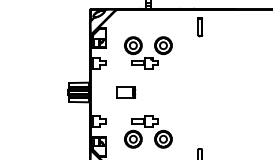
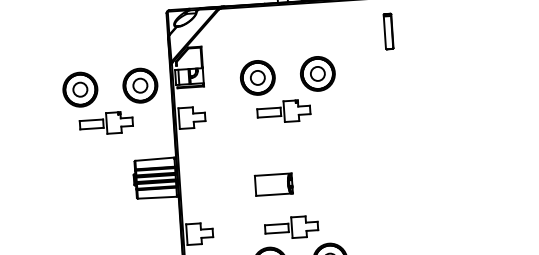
part: (59, 52) -> (111, 101), added
part: (126, 92) -> (275, 184), moved

